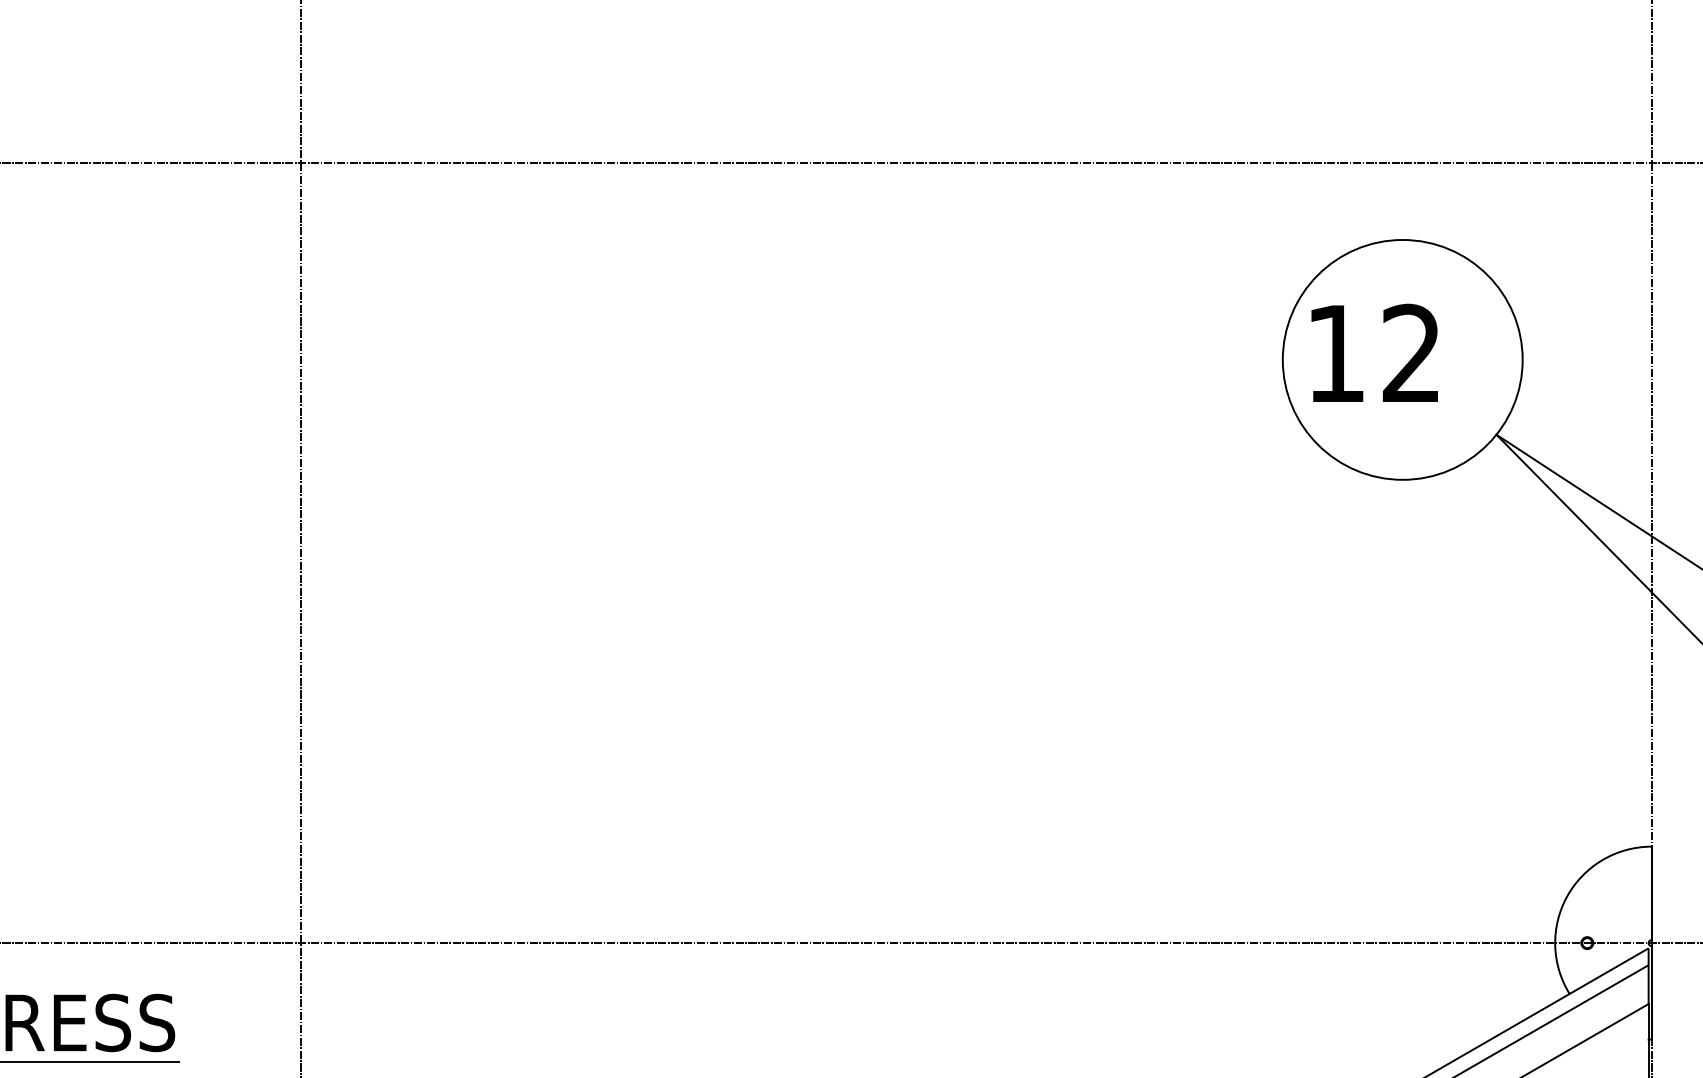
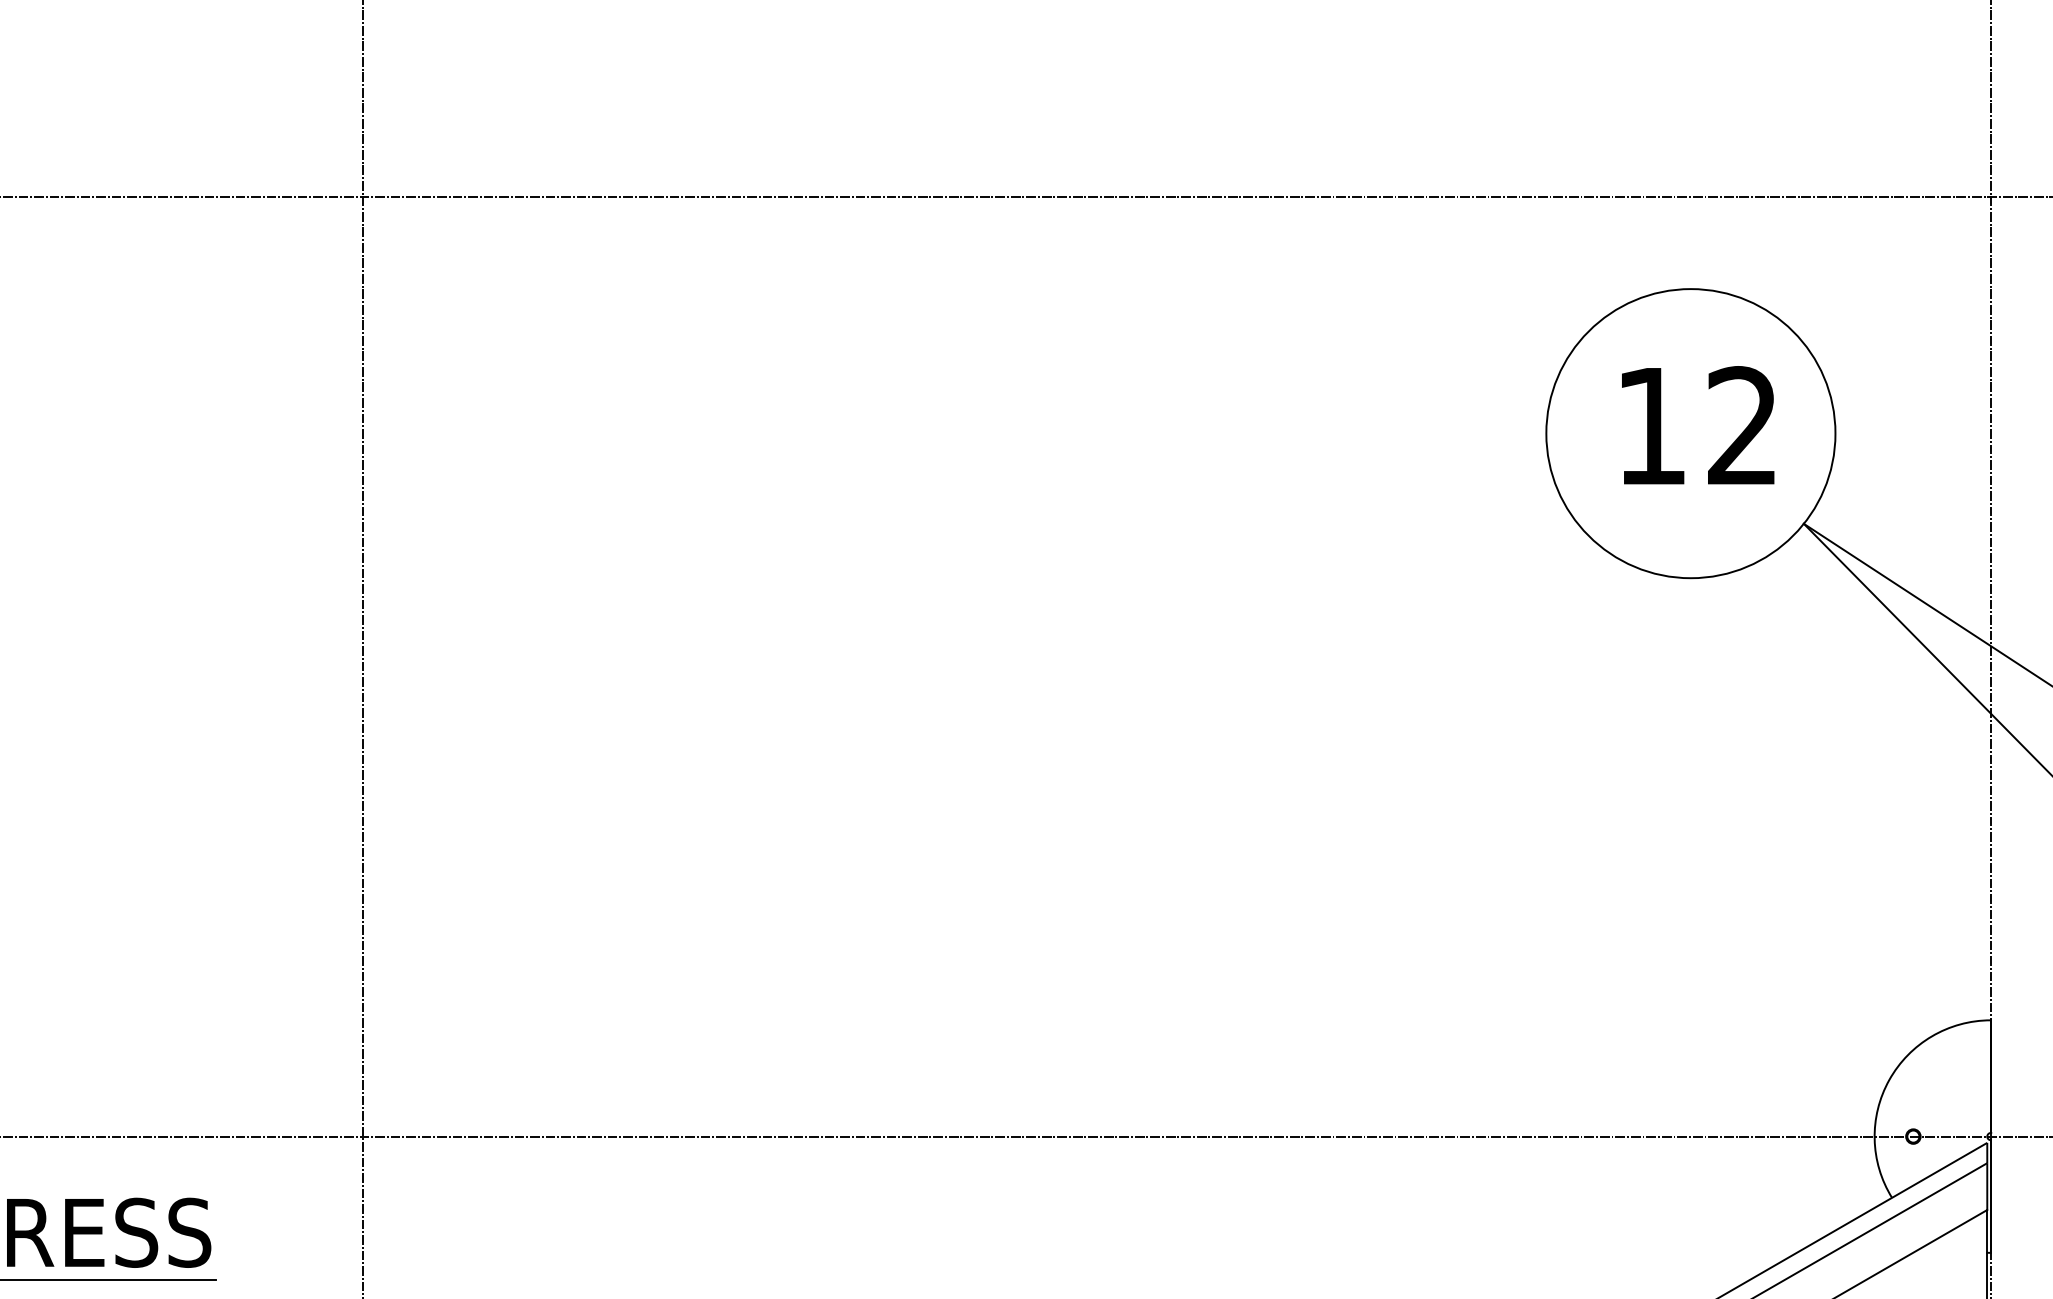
text: (1374, 352) -> (1697, 424), moved

